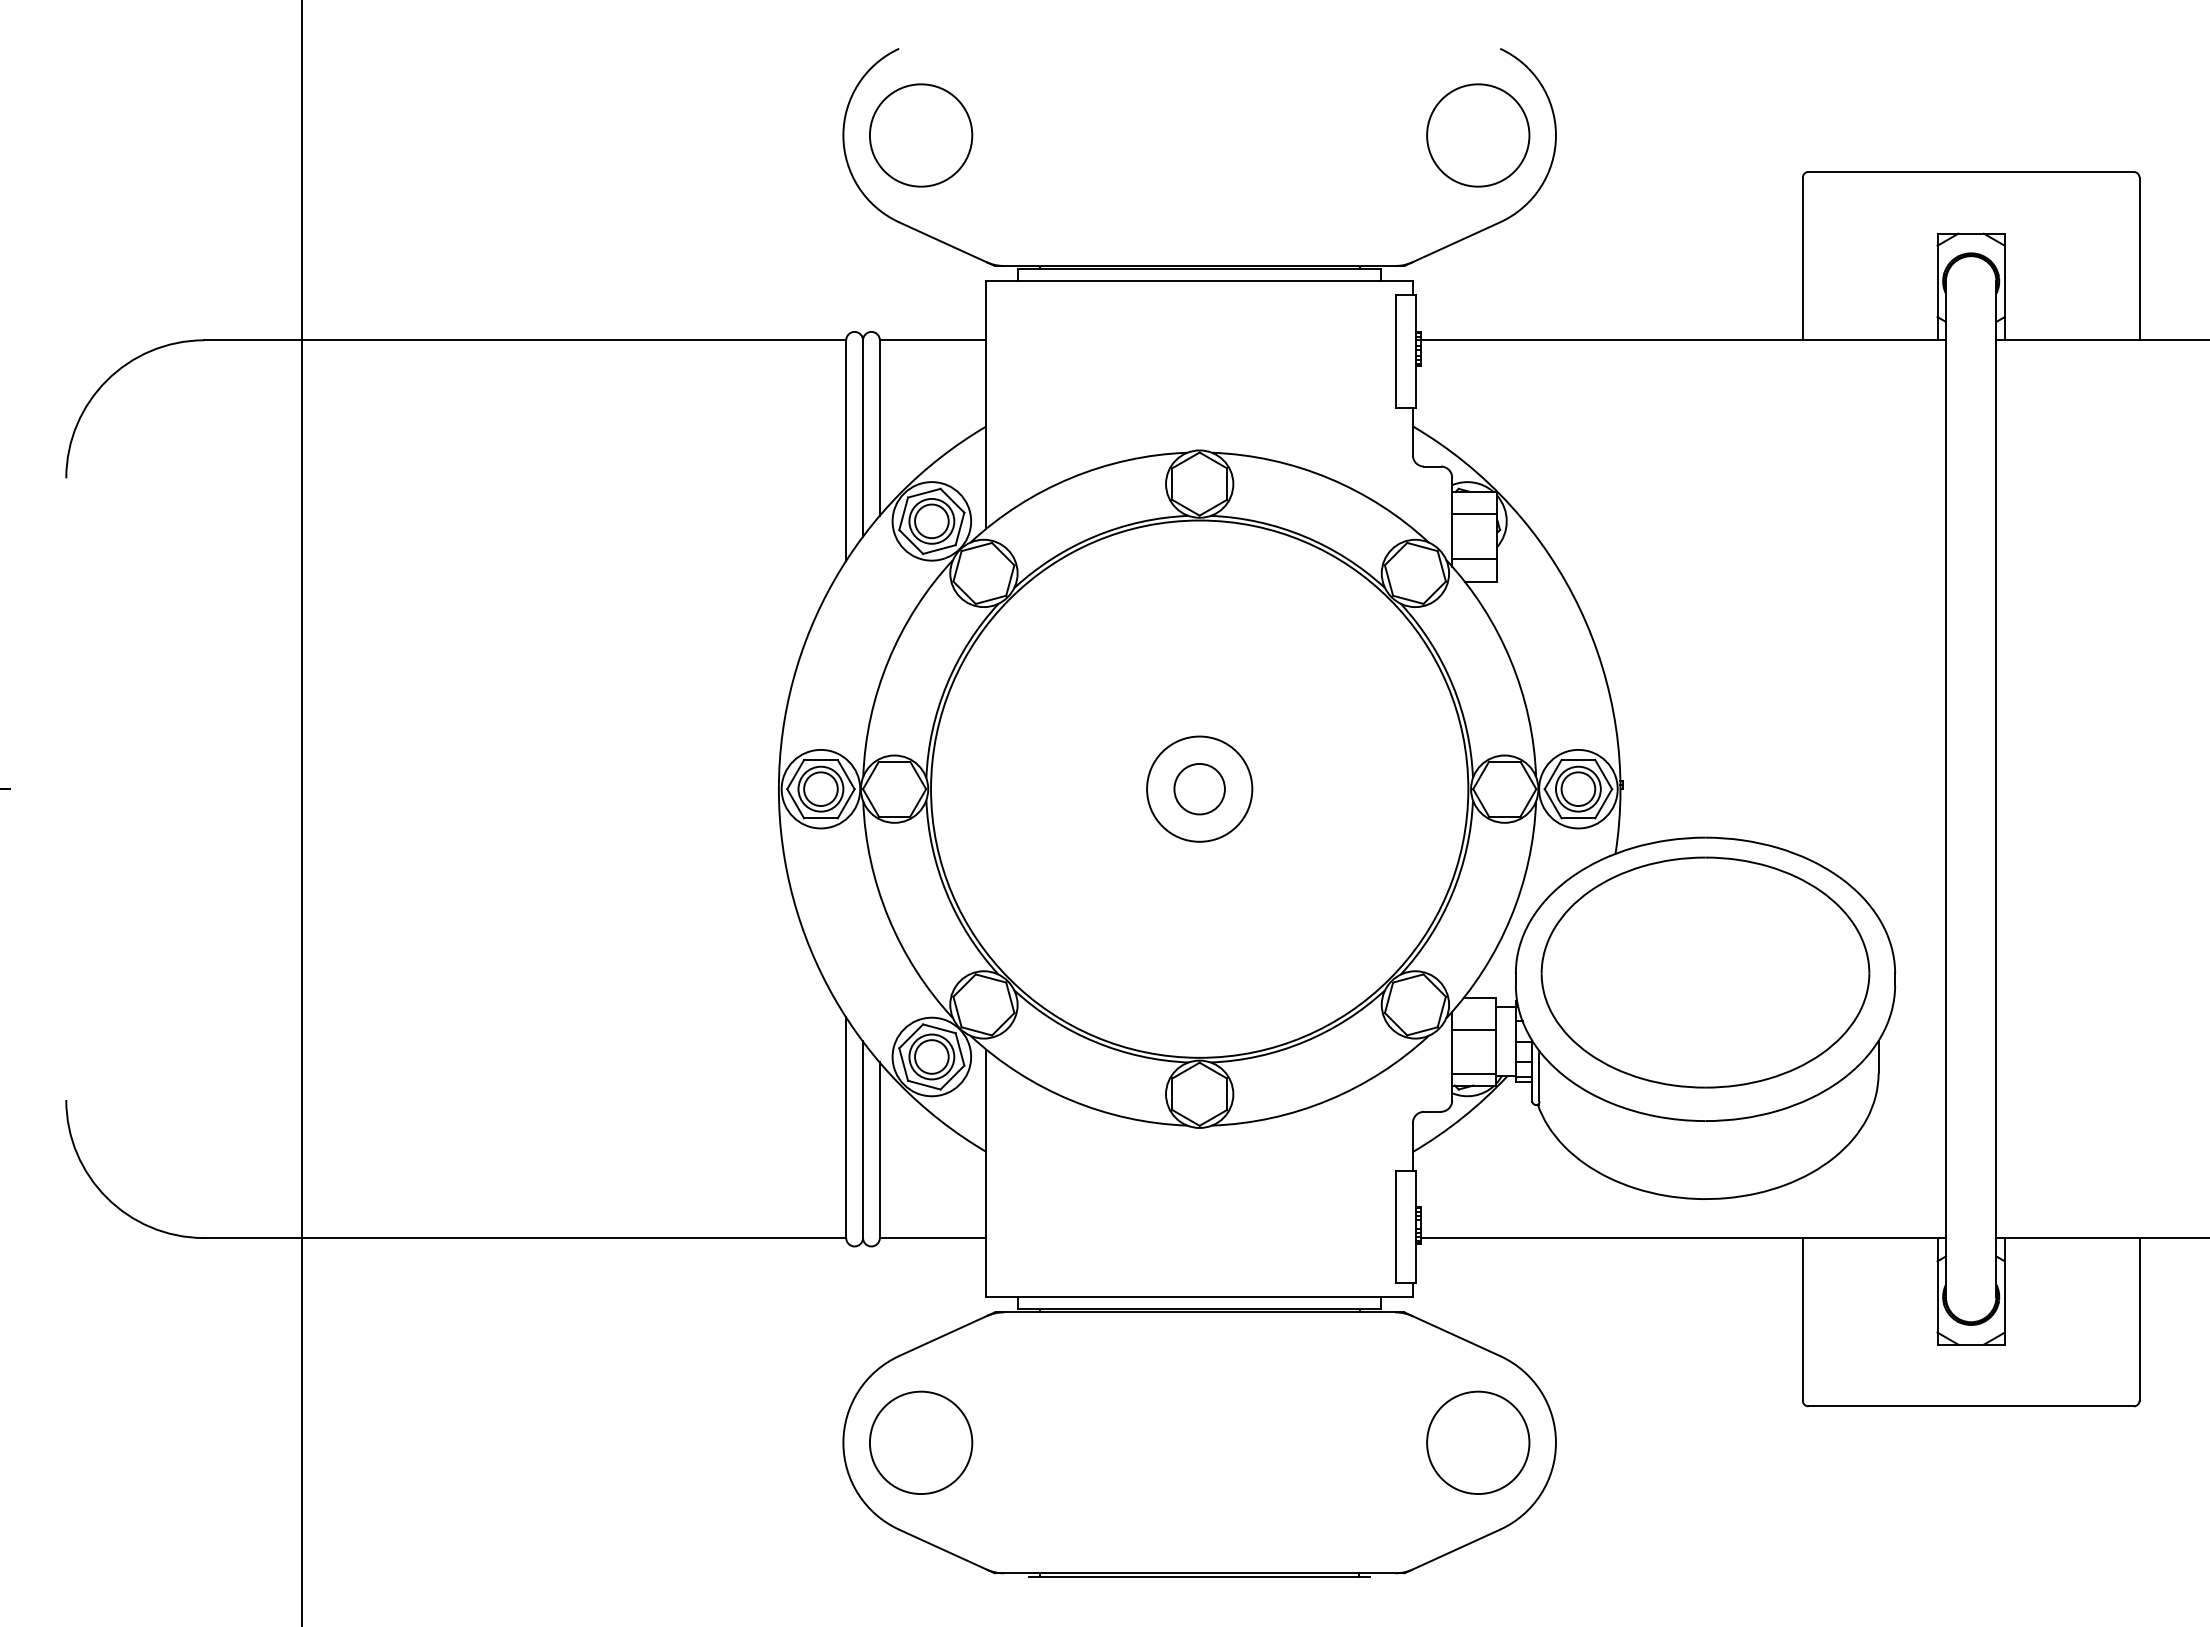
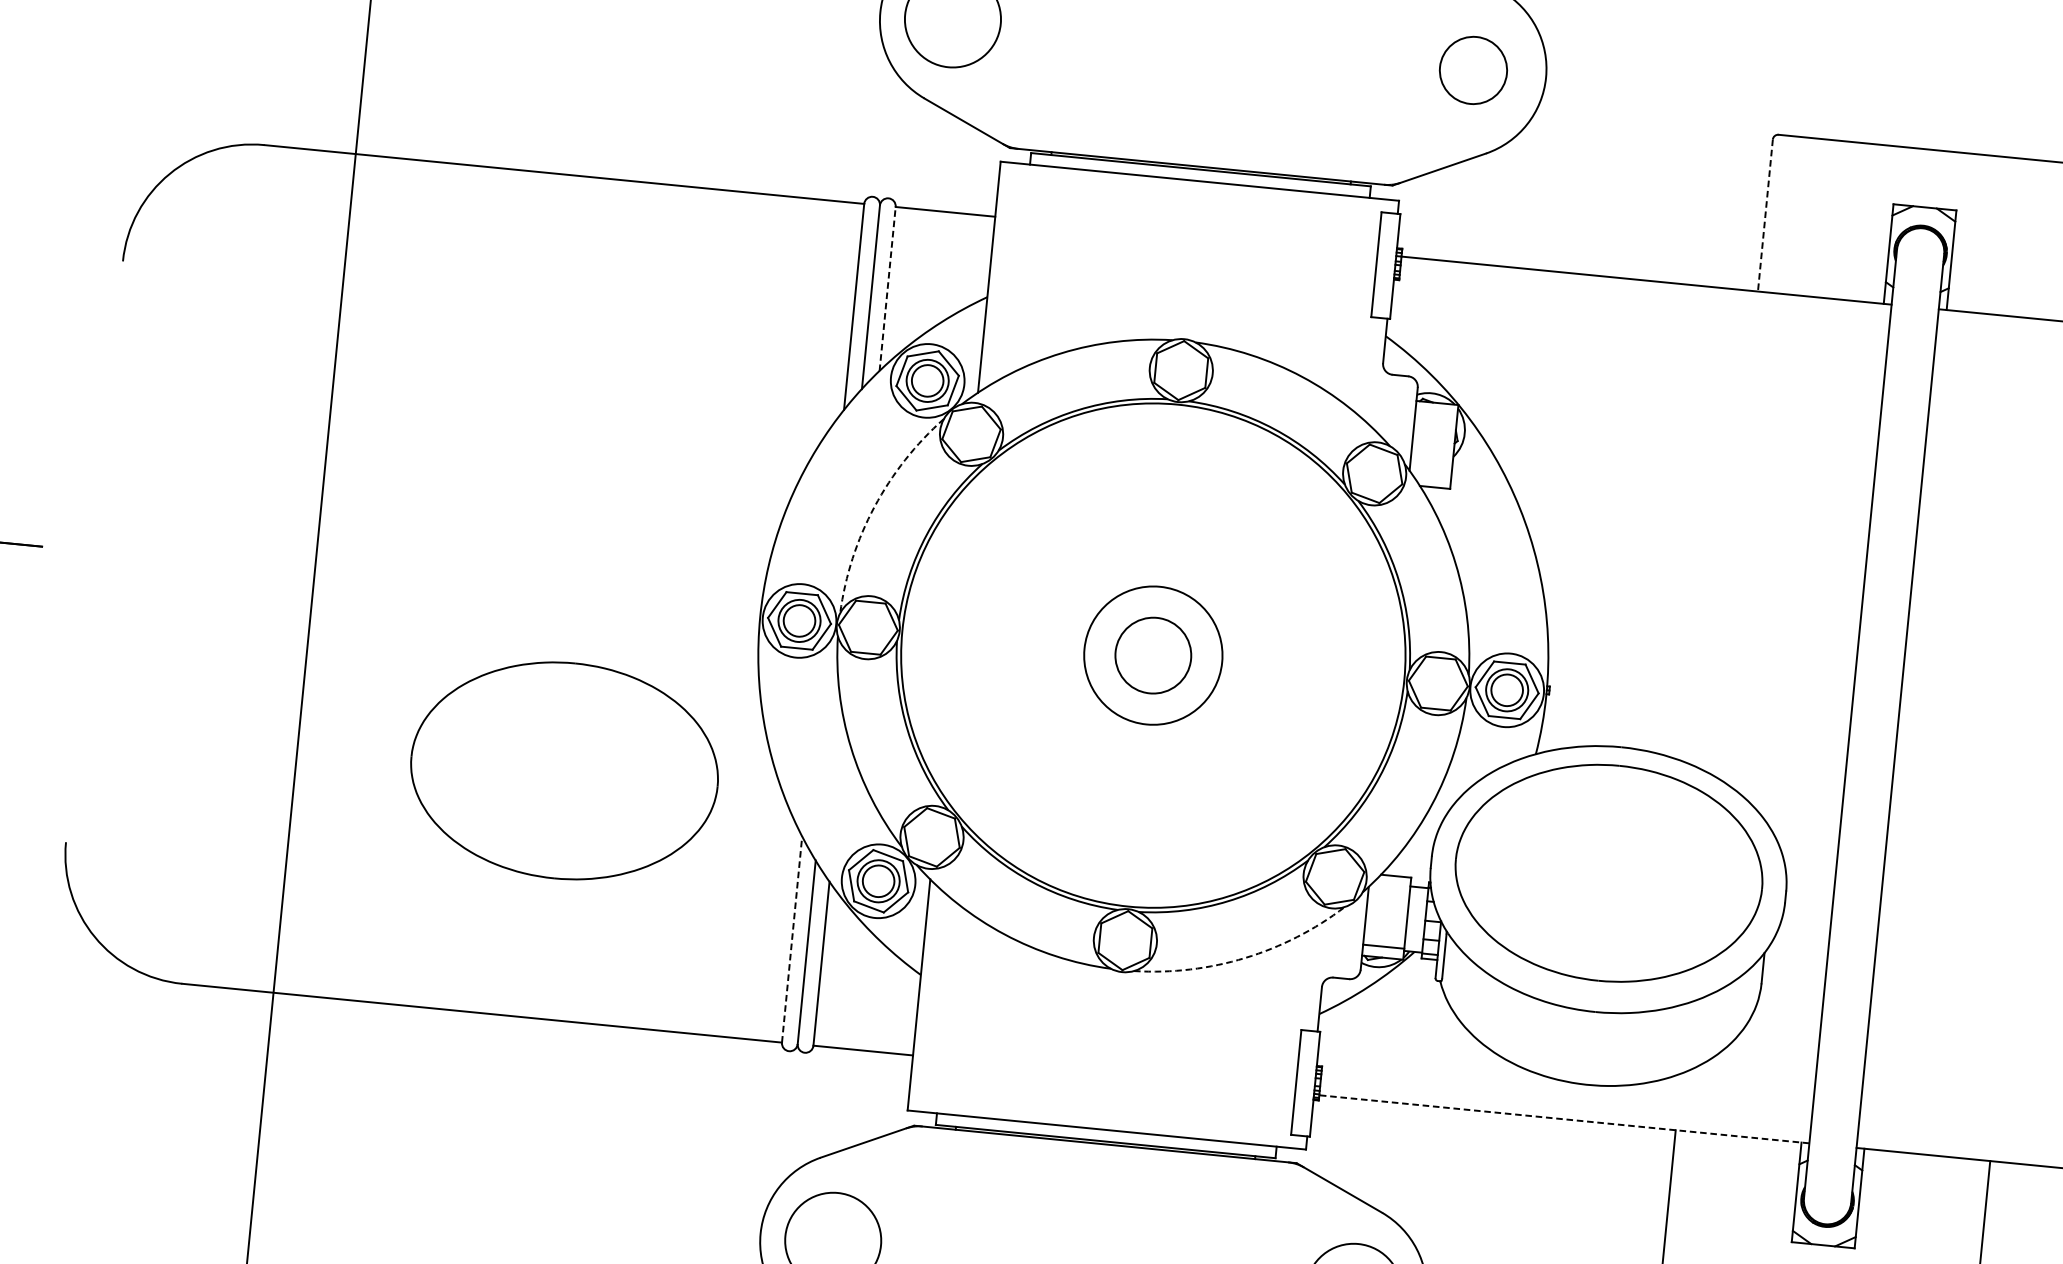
circle: (1478, 135) -> (1473, 70), size x0.7
line: (1802, 259) -> (1765, 216), solid -> dashed
line: (879, 428) -> (887, 289), solid -> dashed
line: (1474, 514) -> (1435, 424), removed
line: (1474, 559) -> (1431, 466), removed
arc: (888, 660) -> (874, 506), solid -> dashed
circle: (1199, 788) -> (1153, 654), size x1.4
circle: (1199, 788) -> (1153, 654), size x1.6
part: (587, 972) -> (564, 770), added
line: (1474, 1029) -> (1388, 905), removed
arc: (1328, 1100) -> (1245, 958), solid -> dashed
line: (846, 1127) -> (792, 939), solid -> dashed
line: (1683, 1238) -> (1564, 1119), solid -> dashed

